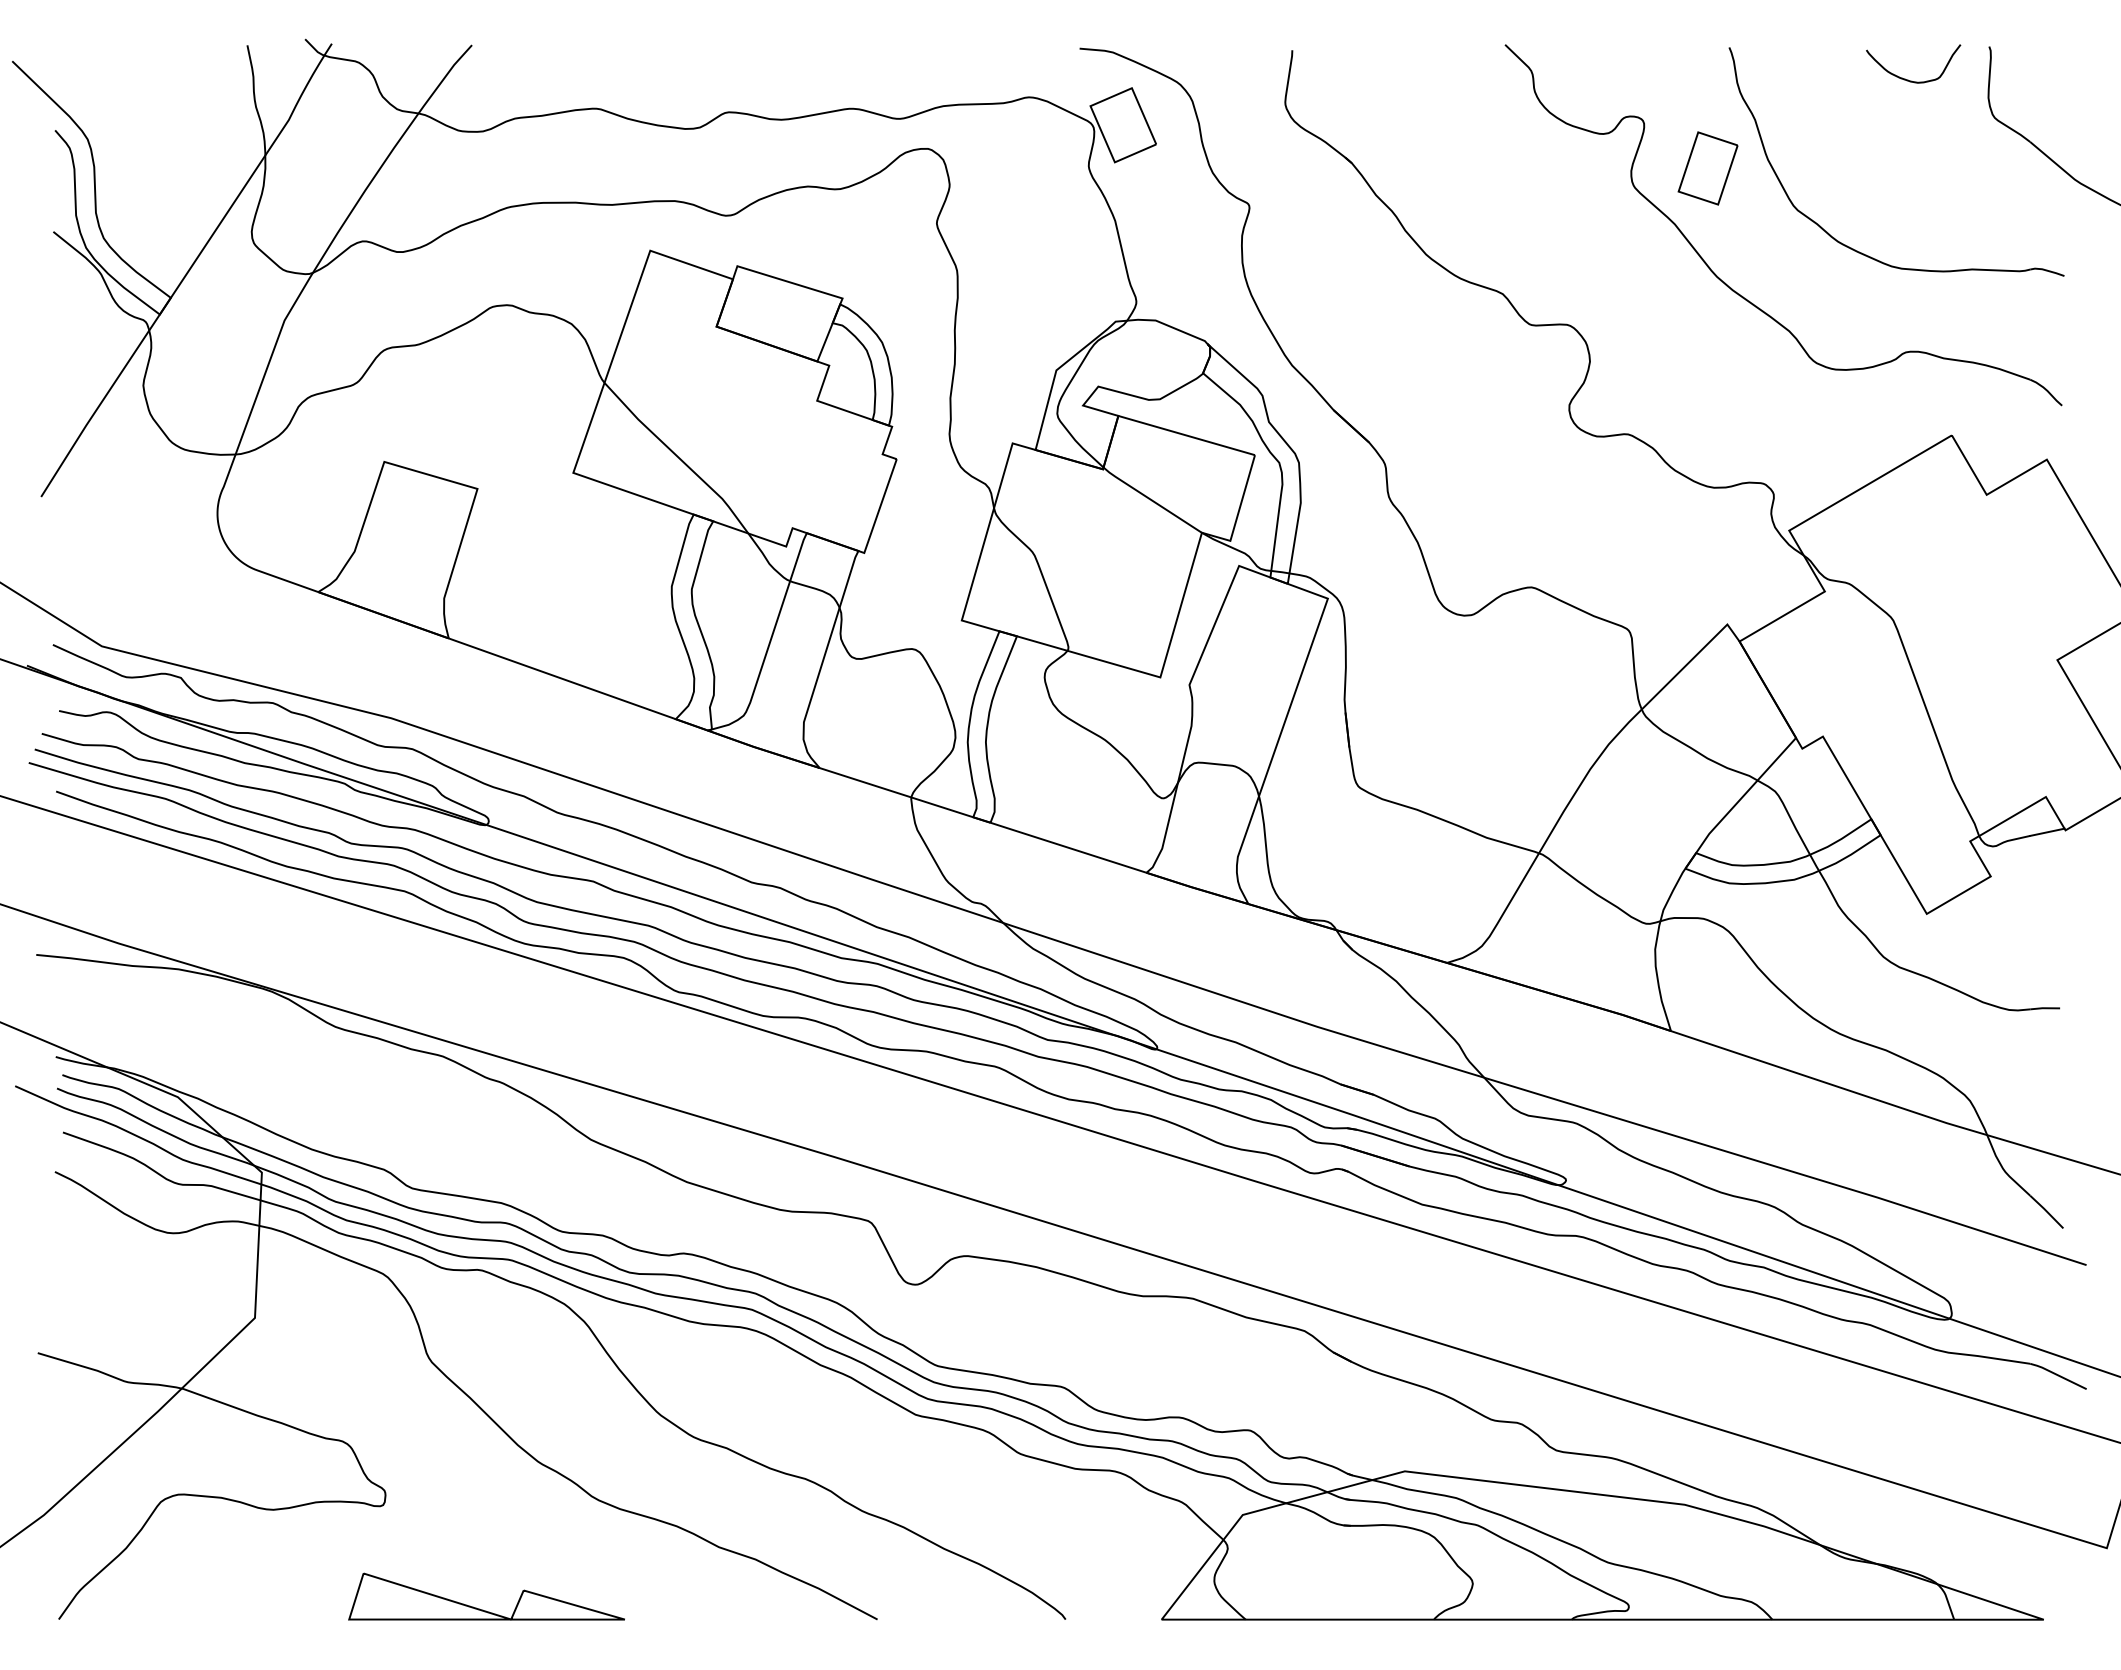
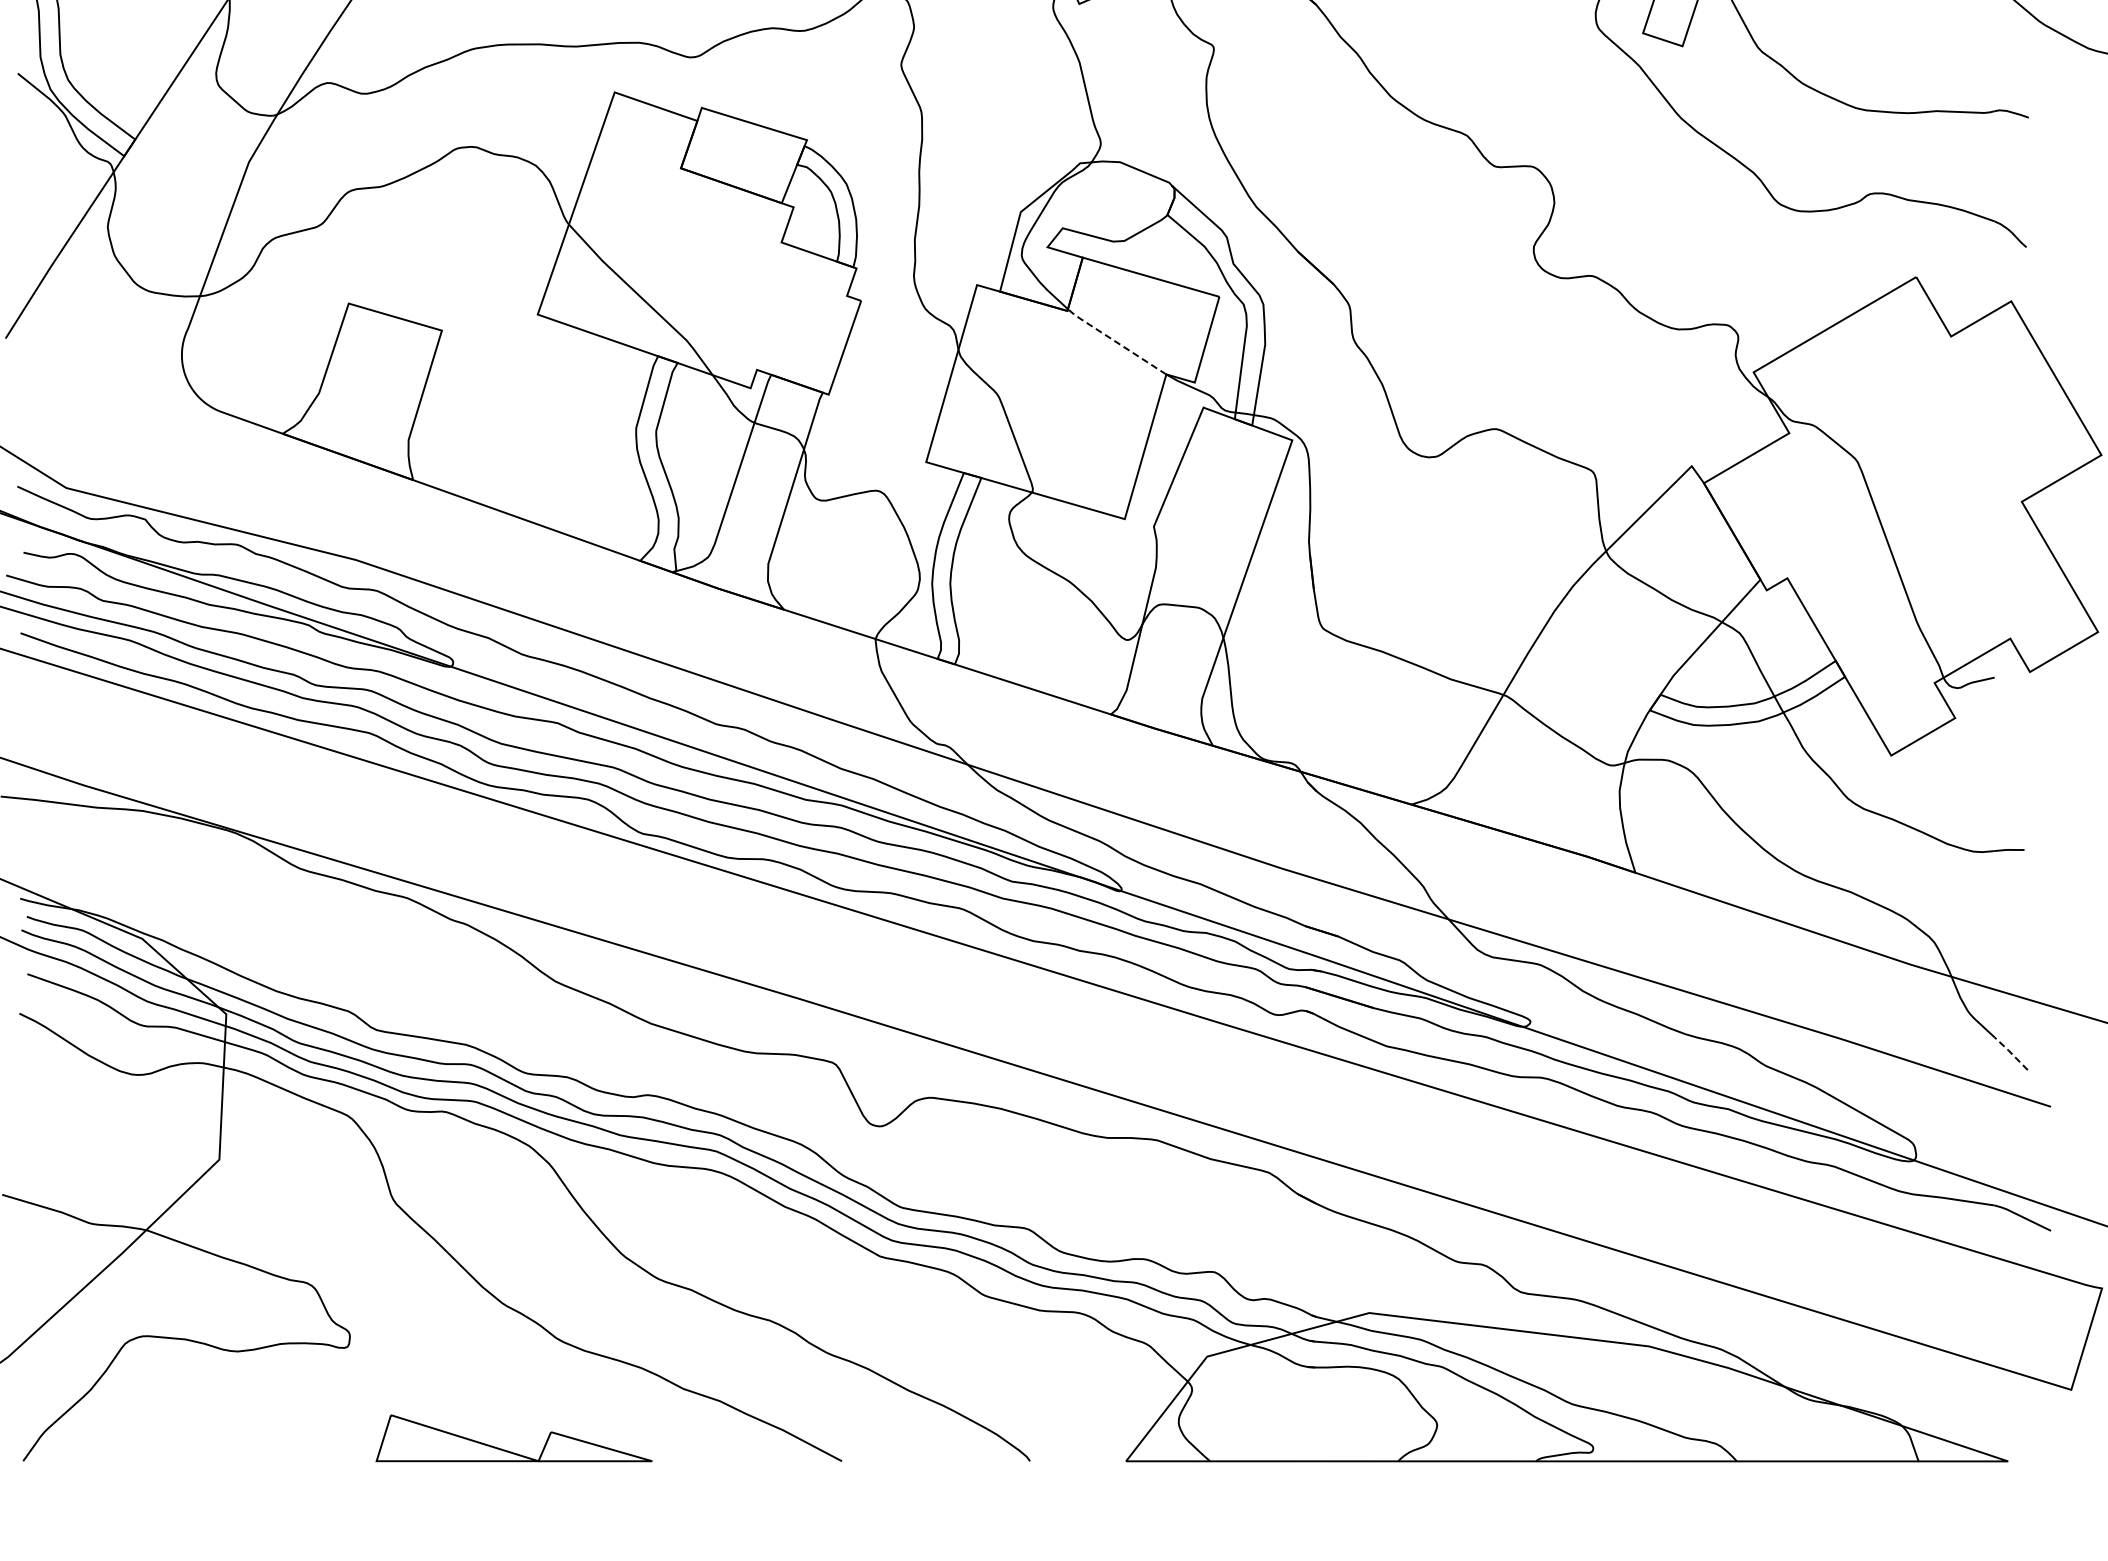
line: (1150, 499) -> (1114, 341), solid -> dashed
line: (2047, 831) -> (2011, 673), removed
line: (2046, 1211) -> (2010, 1053), solid -> dashed
part: (482, 1609) -> (509, 1451), moved

